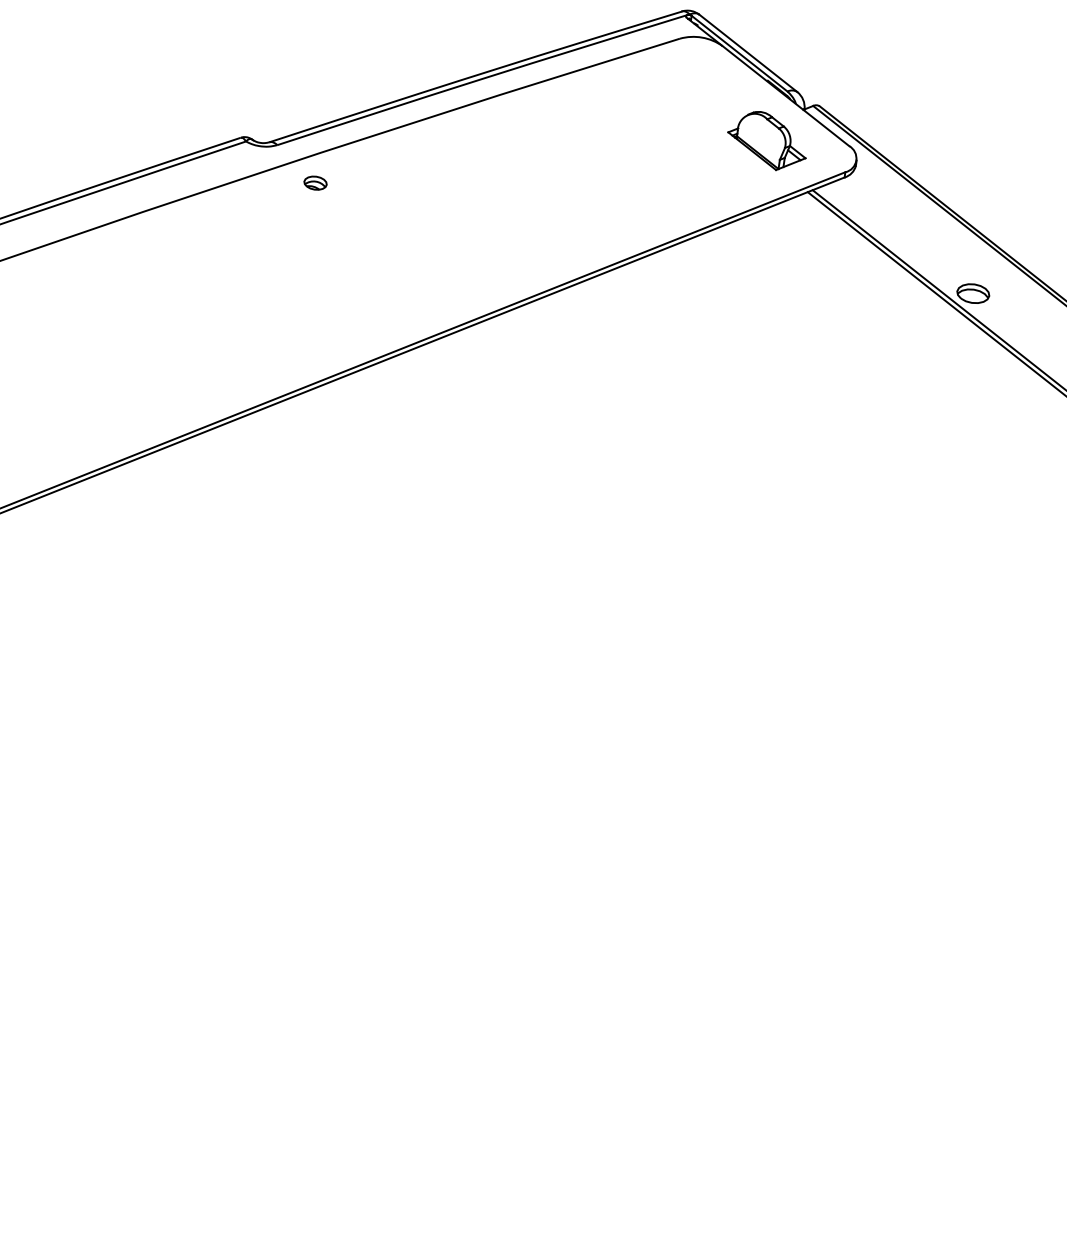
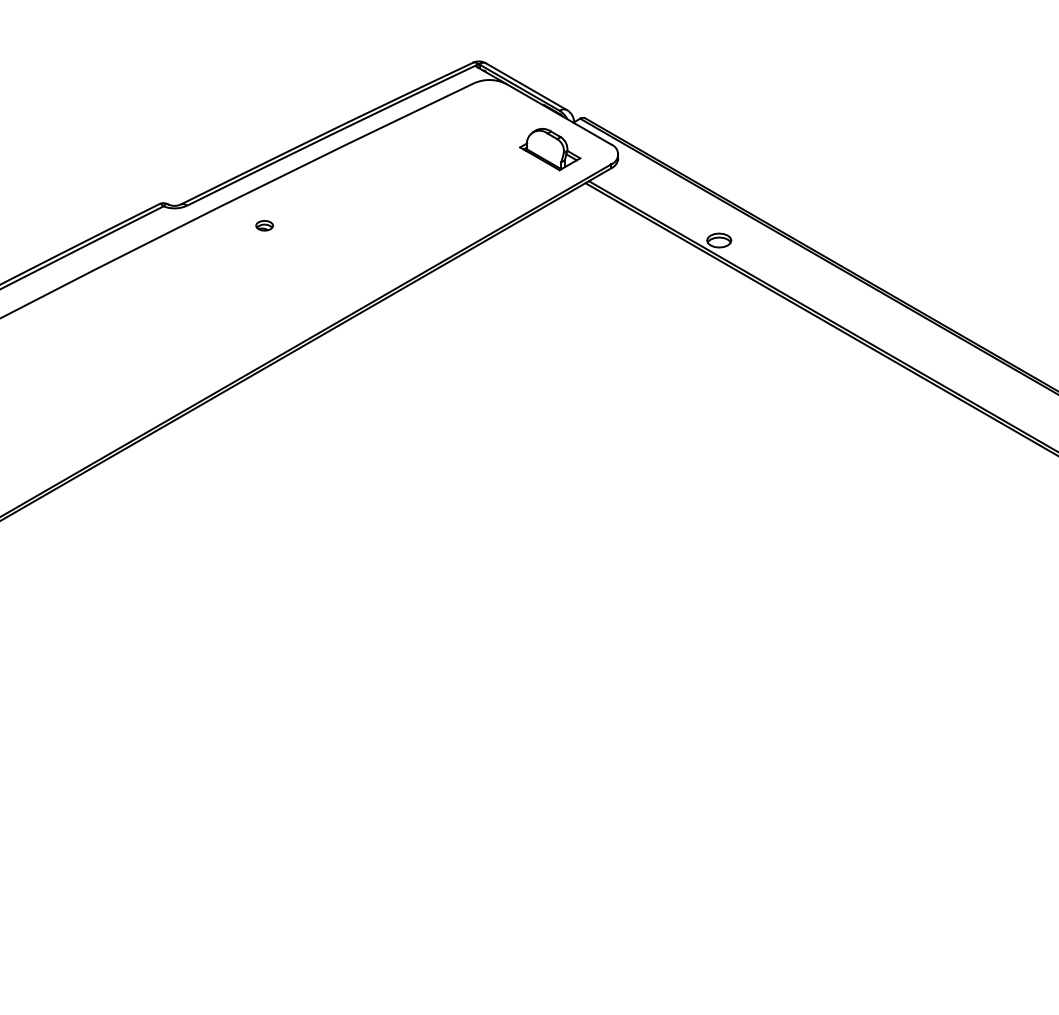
part: (315, 182) -> (264, 225), moved

